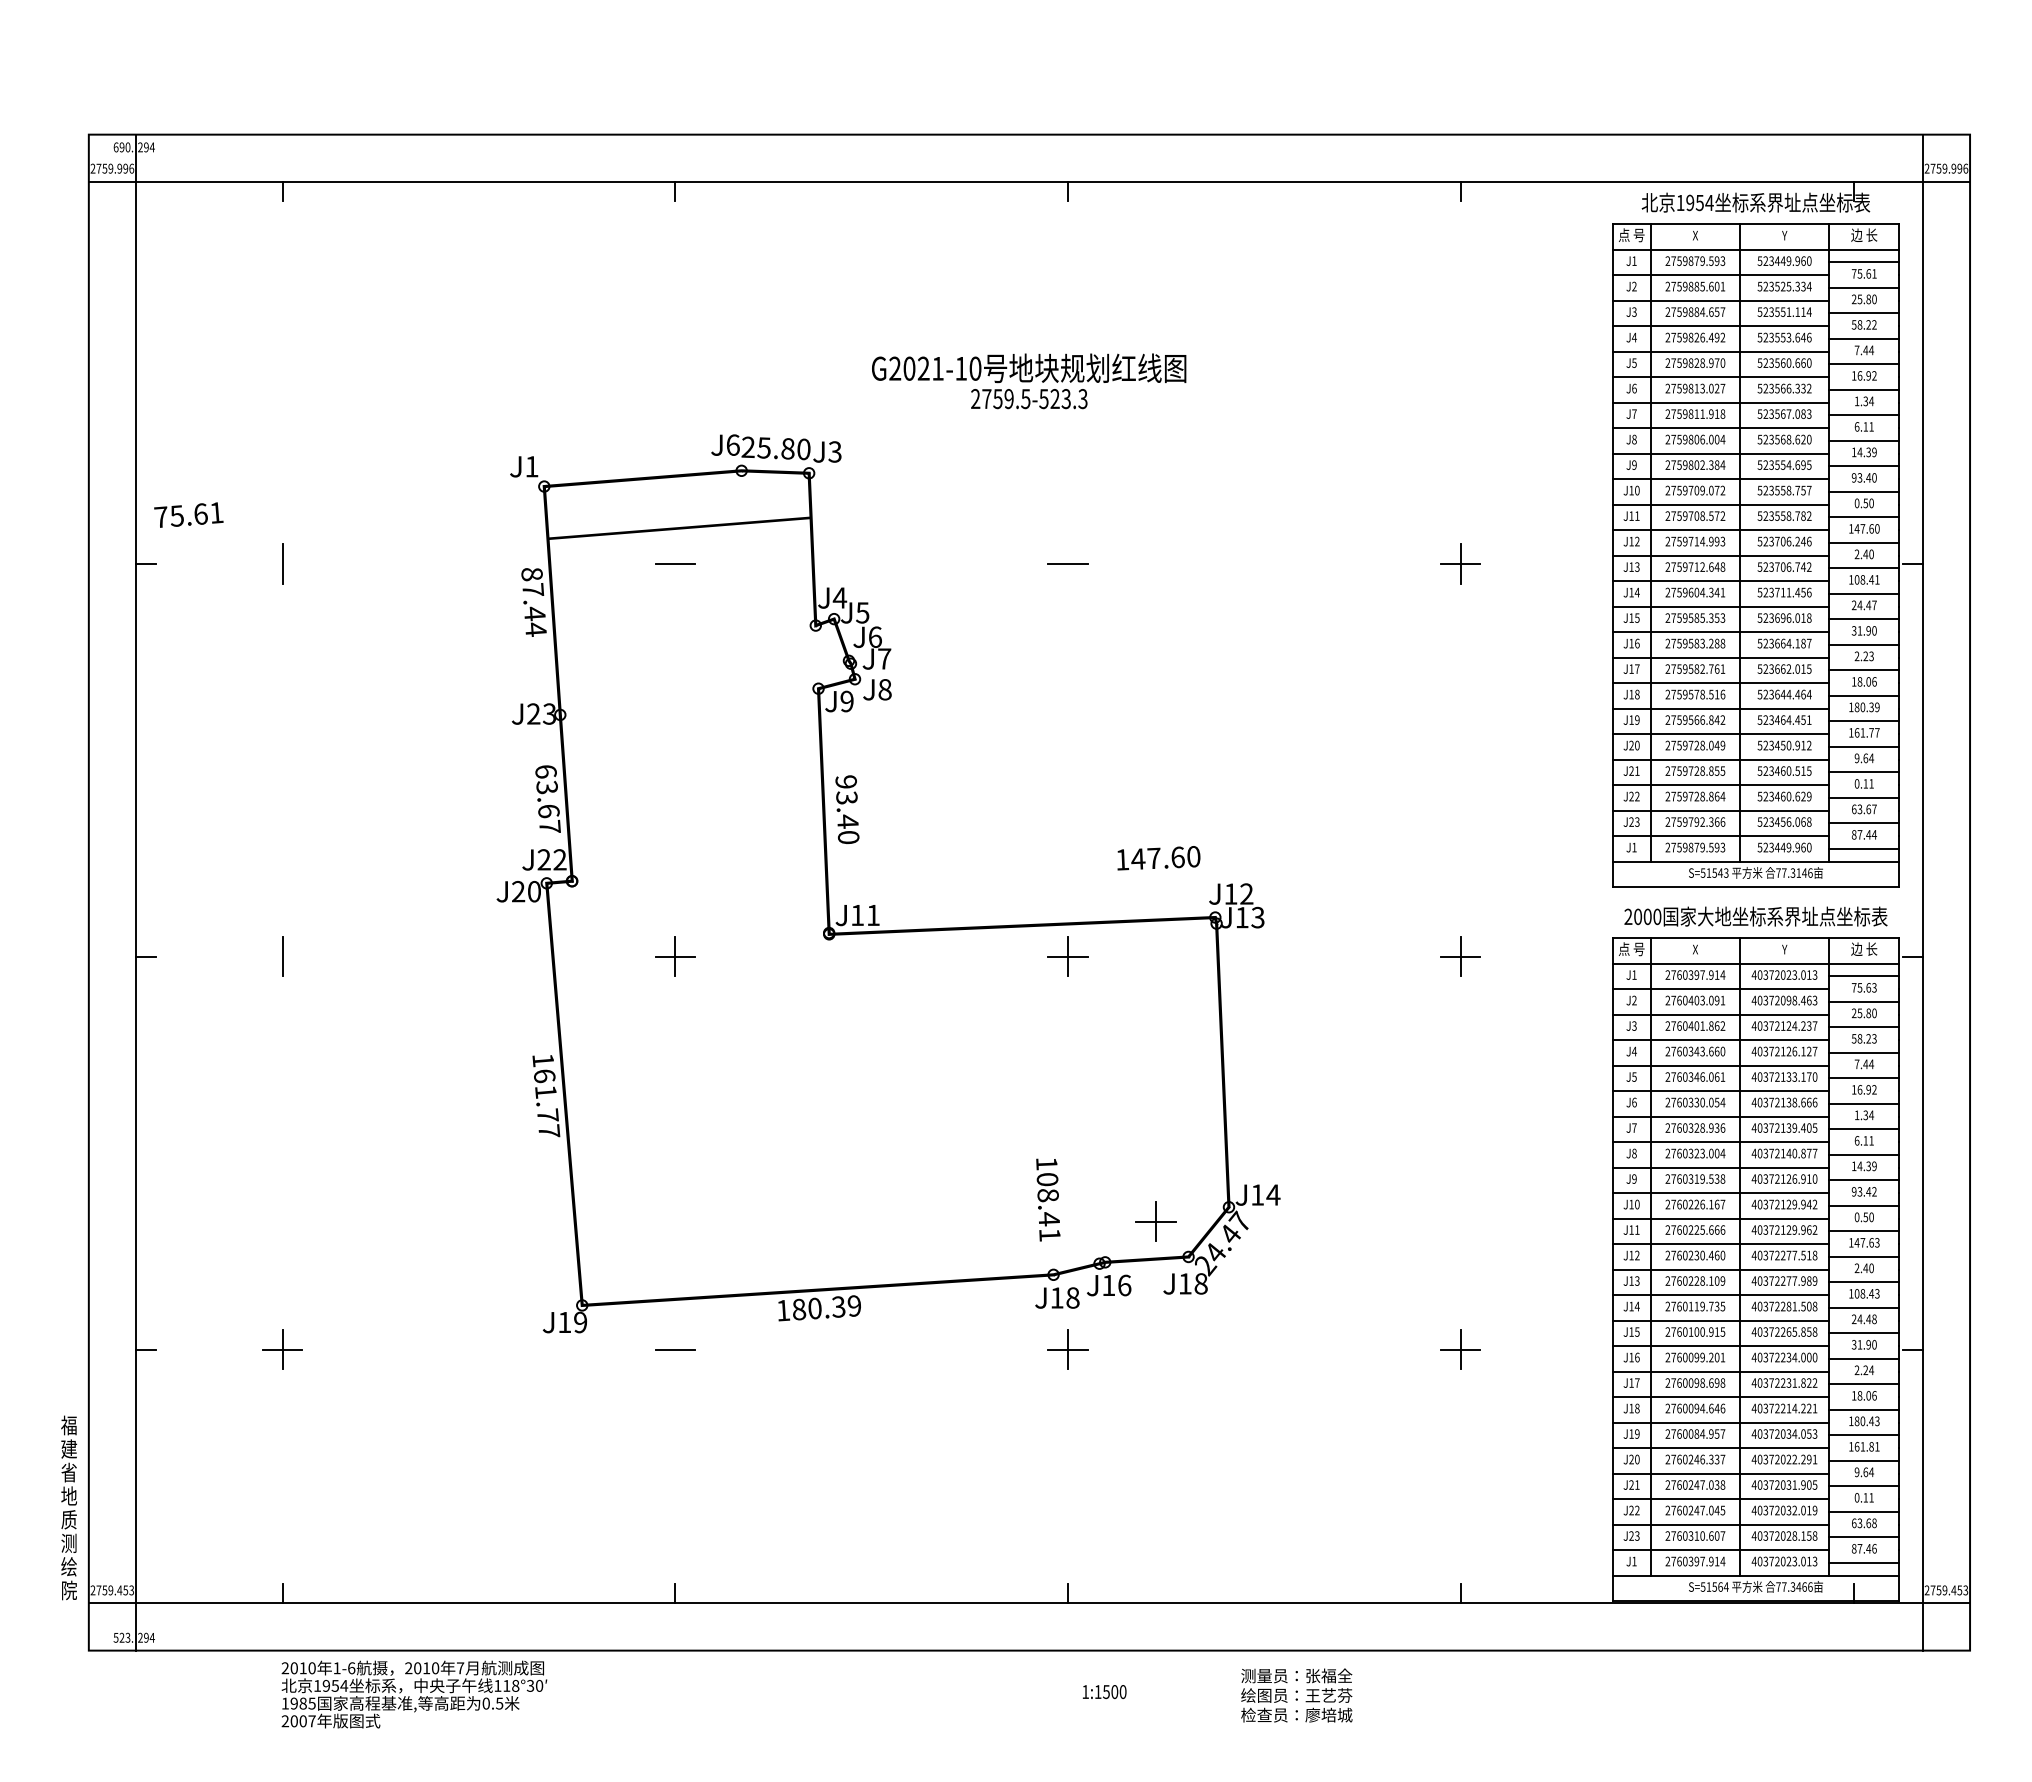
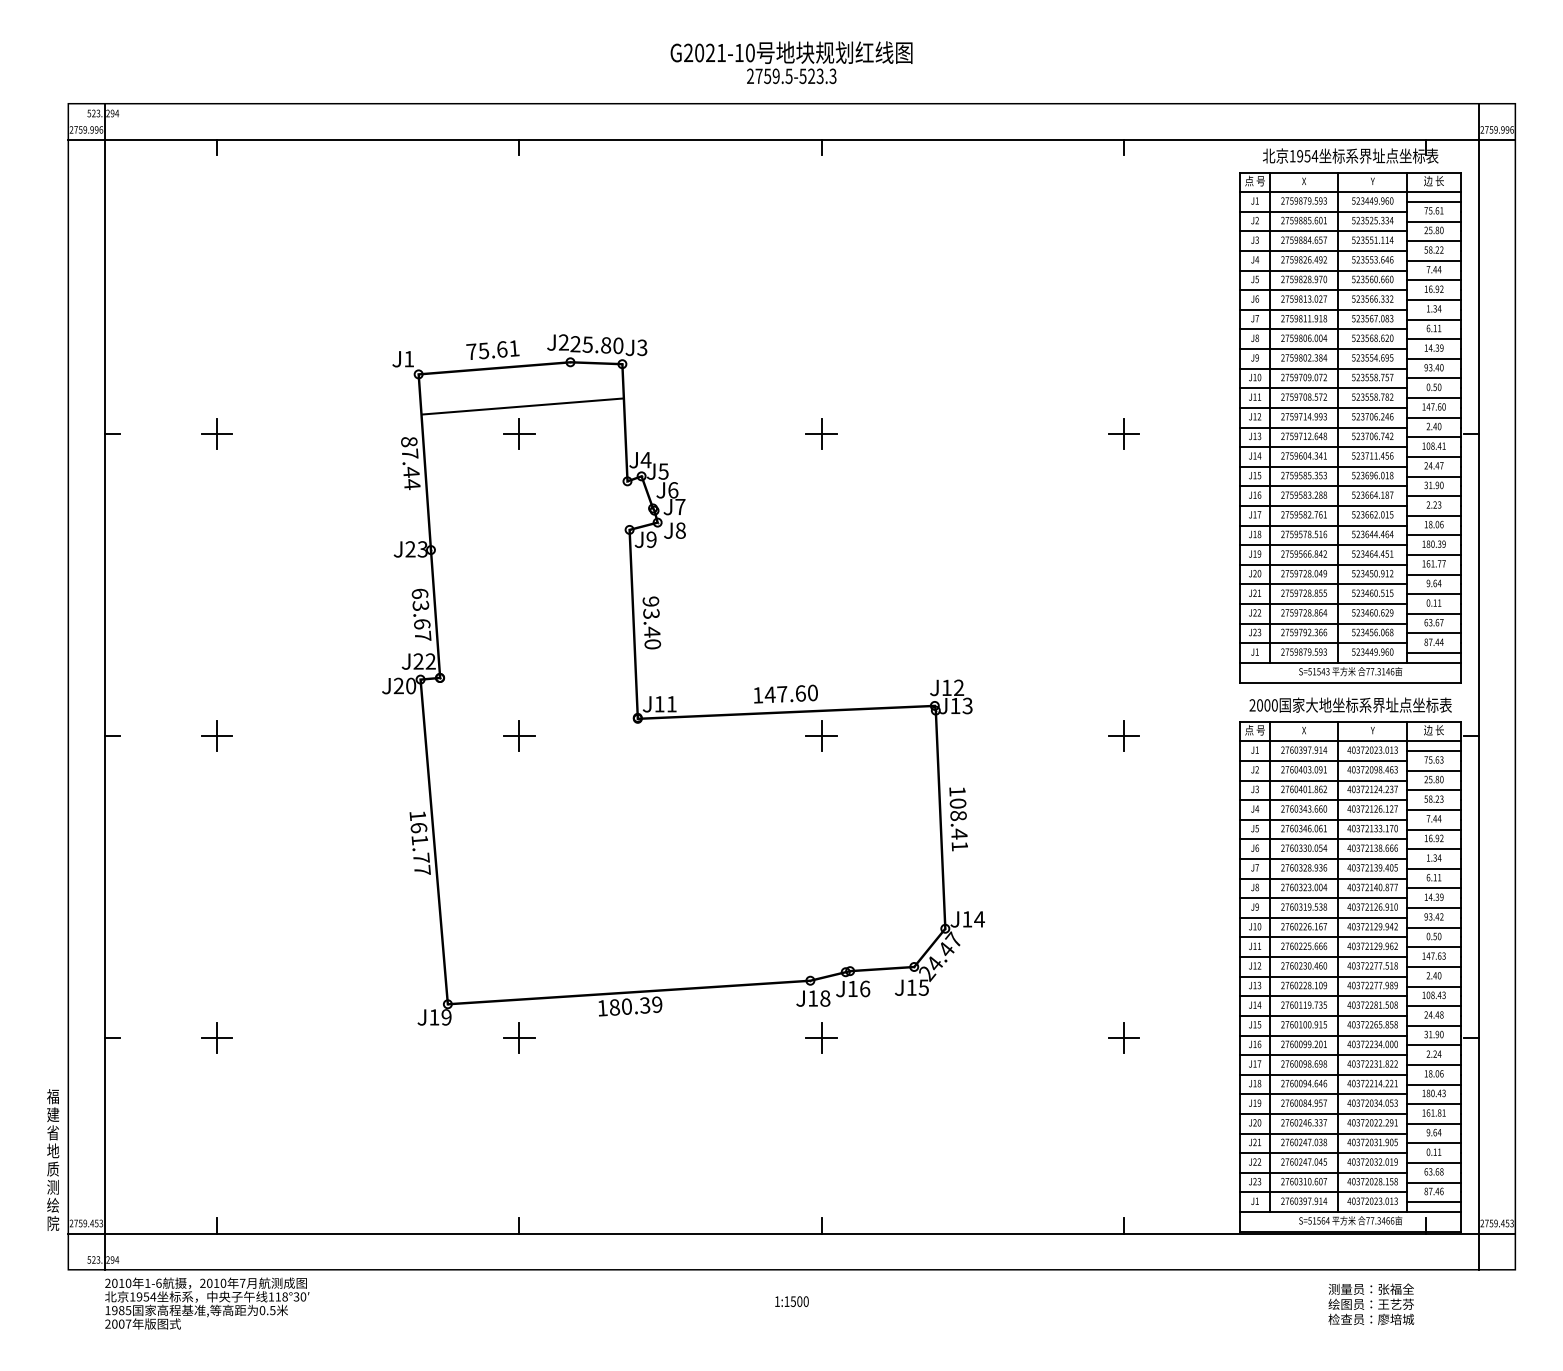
text: (121, 147) -> (93, 113), 690. -> 523.
text: (1029, 381) -> (791, 62), moved
text: (732, 444) -> (563, 342), J6 -> J2
text: (188, 514) -> (492, 349), moved
line: (675, 563) -> (519, 433), added
line: (1068, 563) -> (821, 433), added
line: (282, 564) -> (217, 434), added
text: (1158, 858) -> (785, 694), moved
line: (282, 956) -> (217, 735), added
text: (1048, 1199) -> (958, 818), moved
part: (1155, 1221) -> (888, 939), removed
text: (1200, 1283) -> (923, 987), J18 -> J15
line: (675, 1349) -> (519, 1038), added
text: (1104, 1692) -> (791, 1302), moved
text: (414, 1694) -> (207, 1303), moved
text: (1296, 1695) -> (1371, 1304), moved

